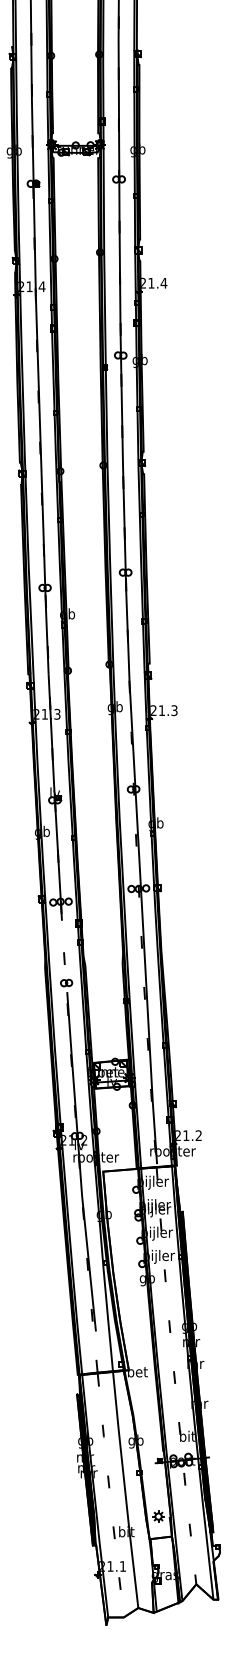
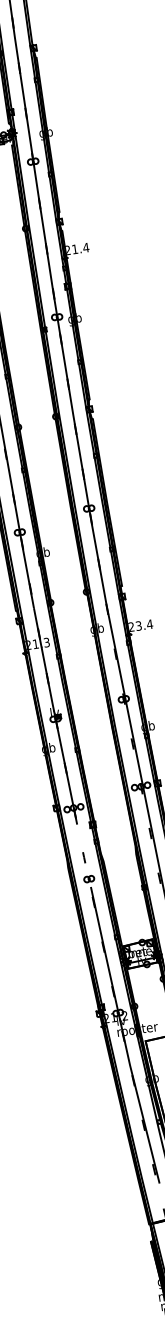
text: (167, 710) -> (143, 625), 21.3 -> 23.4

